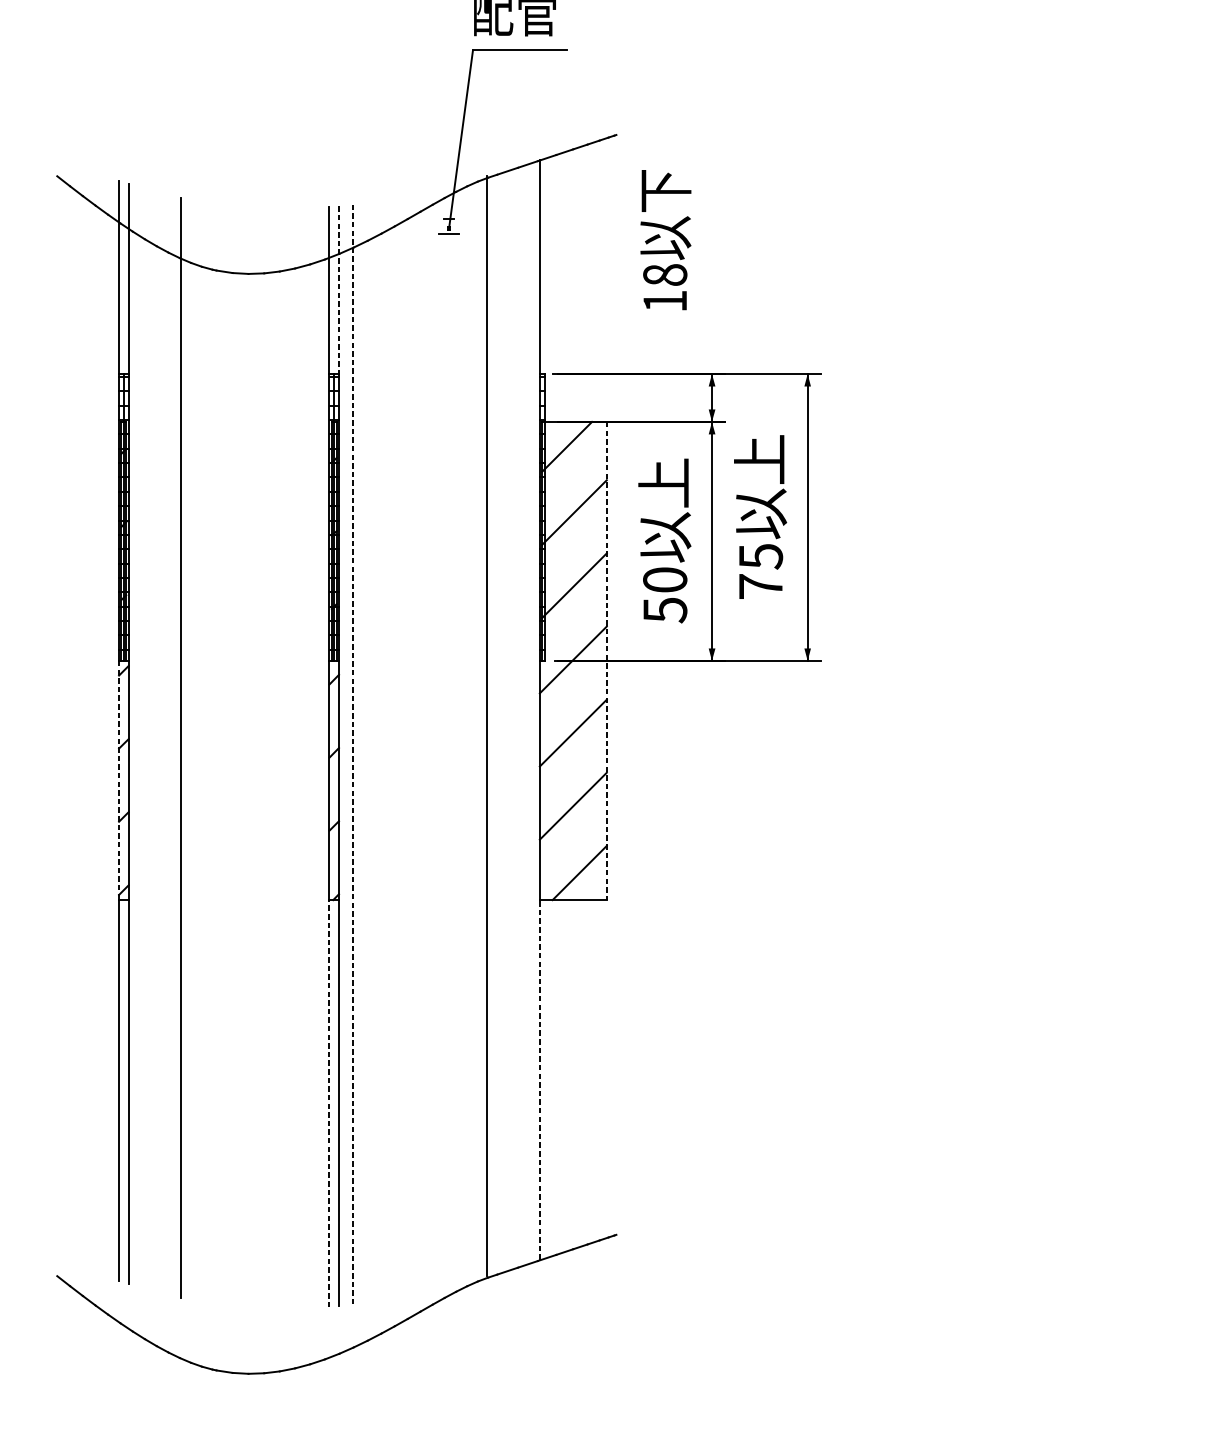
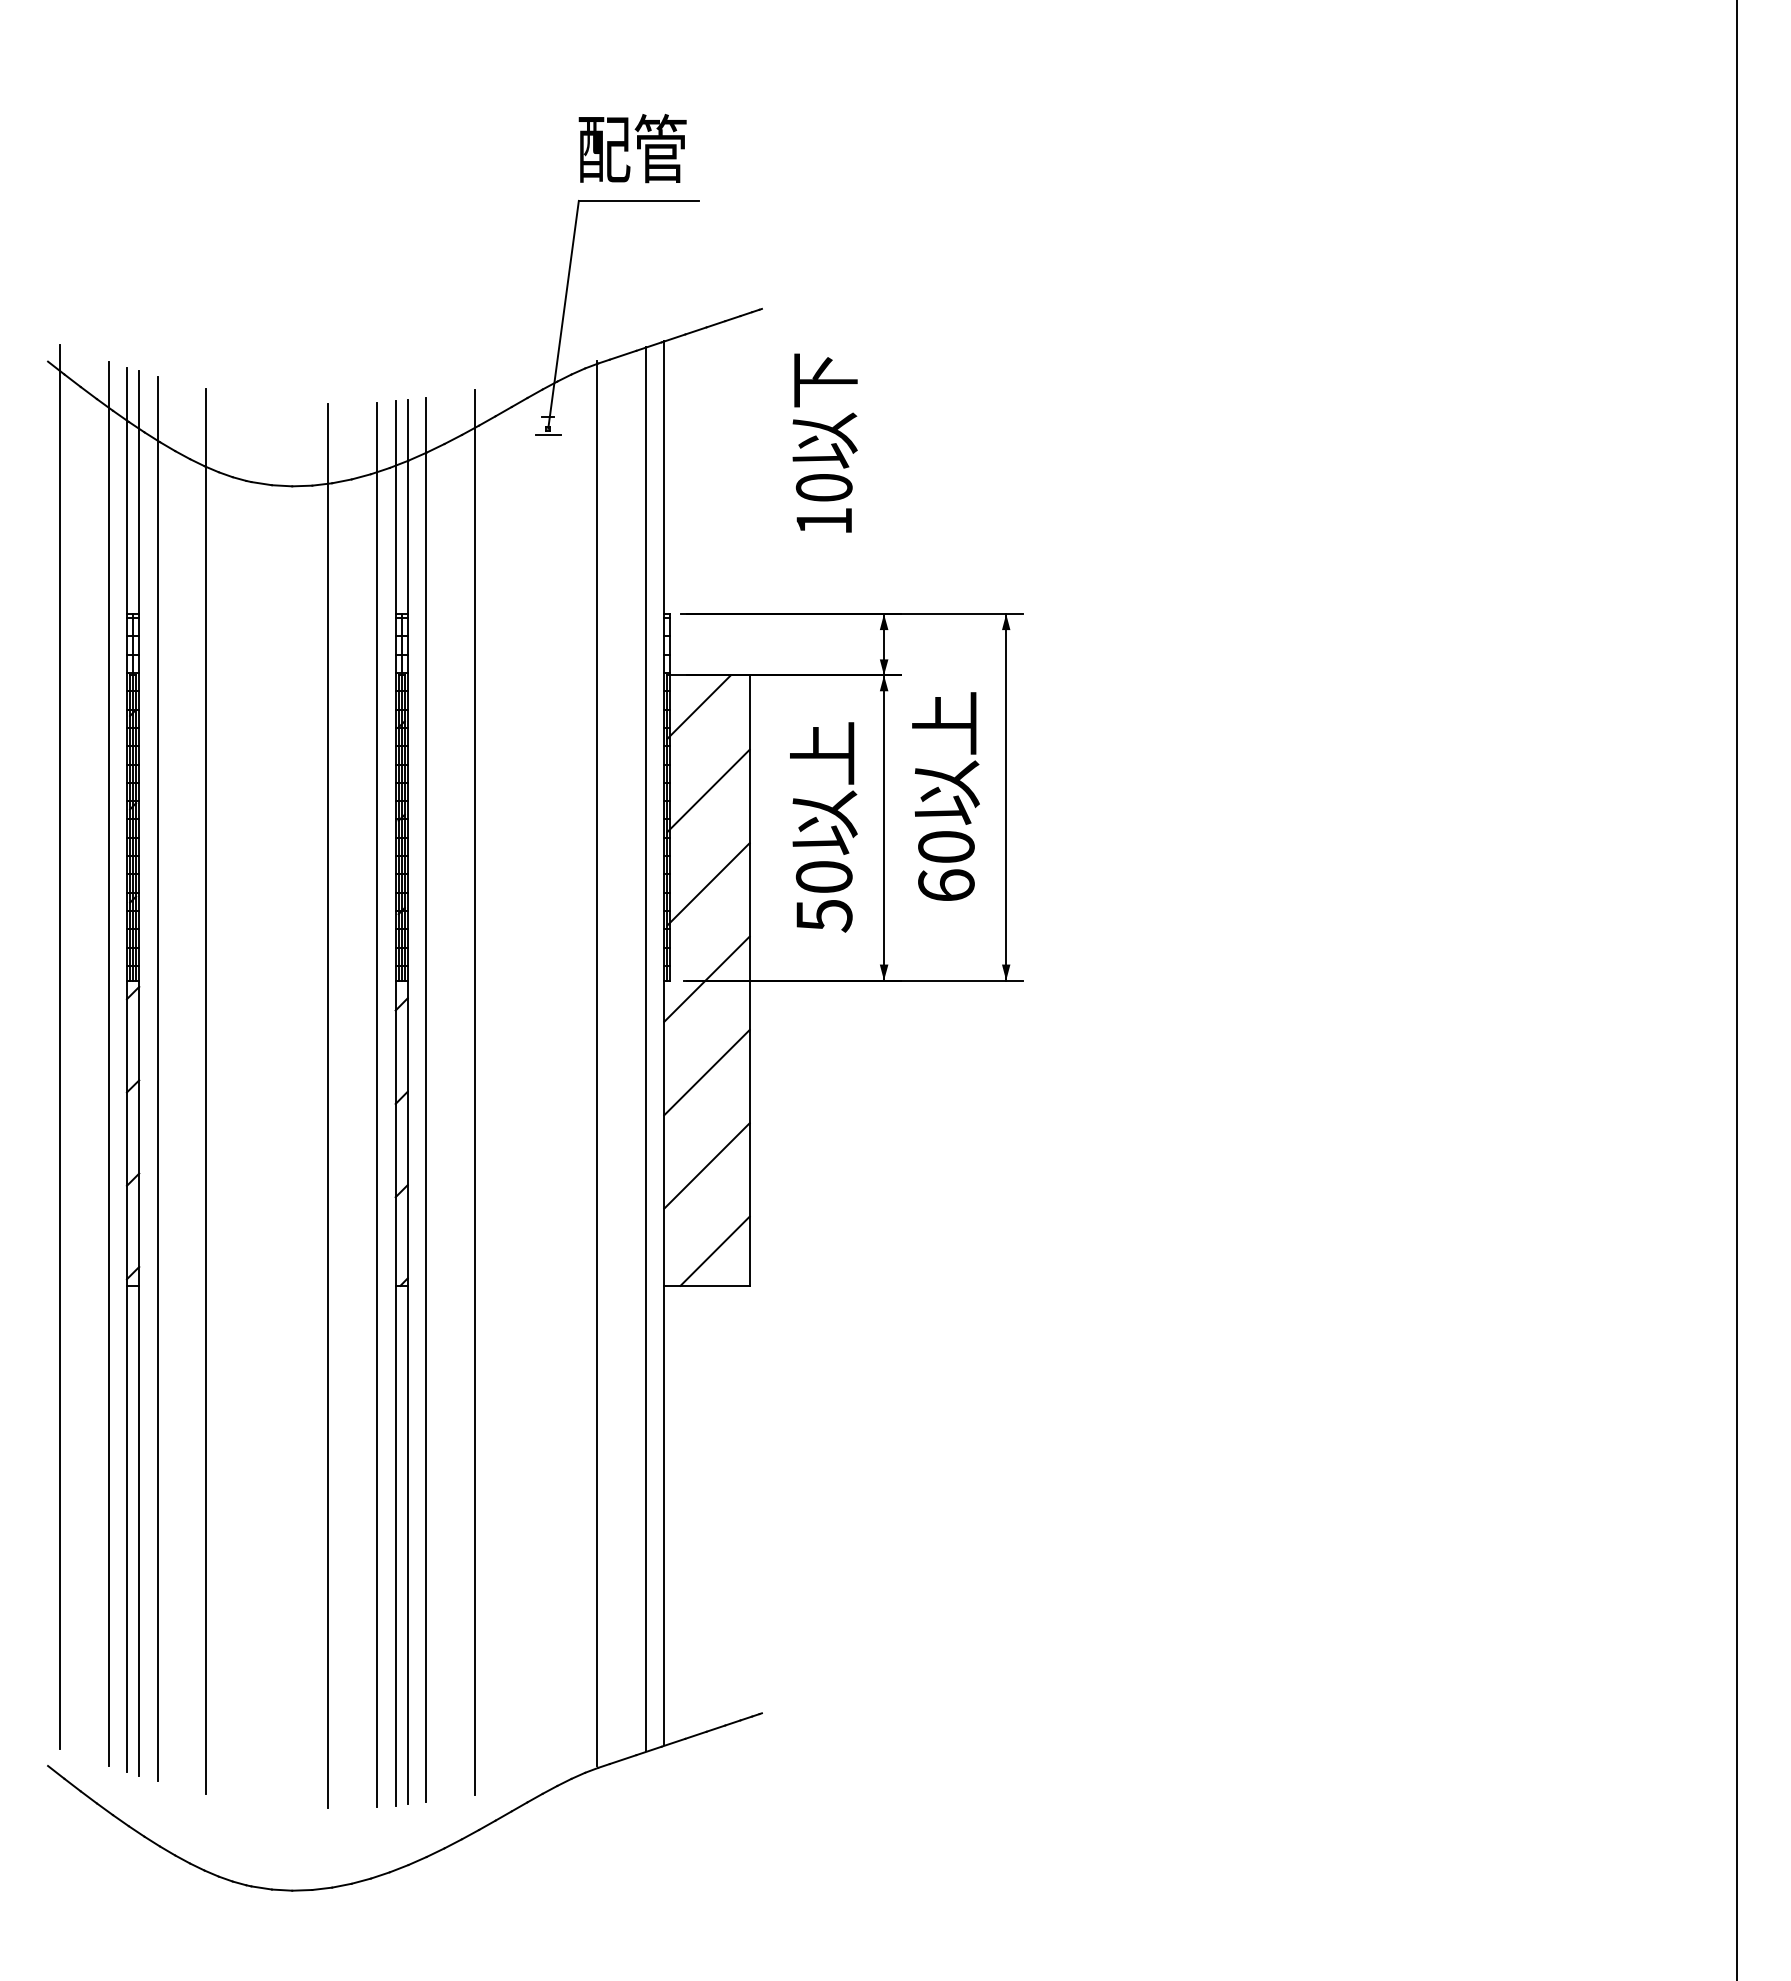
text: (664, 274) -> (823, 487), 18 -> 10
line: (338, 290) -> (407, 507), dashed -> solid
text: (760, 571) -> (946, 866), 75 -> 60
line: (606, 661) -> (749, 981), dashed -> solid
line: (66, 713) -> (59, 1047), added
line: (525, 714) -> (645, 1048), added
line: (104, 725) -> (108, 1063), added
line: (142, 737) -> (157, 1078), added
line: (391, 748) -> (474, 1092), added
line: (353, 754) -> (426, 1100), dashed -> solid
line: (276, 758) -> (328, 1105), added
line: (315, 758) -> (377, 1104), added
line: (118, 780) -> (126, 1133), dashed -> solid
line: (540, 1079) -> (664, 1515), dashed -> solid
line: (329, 1103) -> (395, 1545), dashed -> solid

